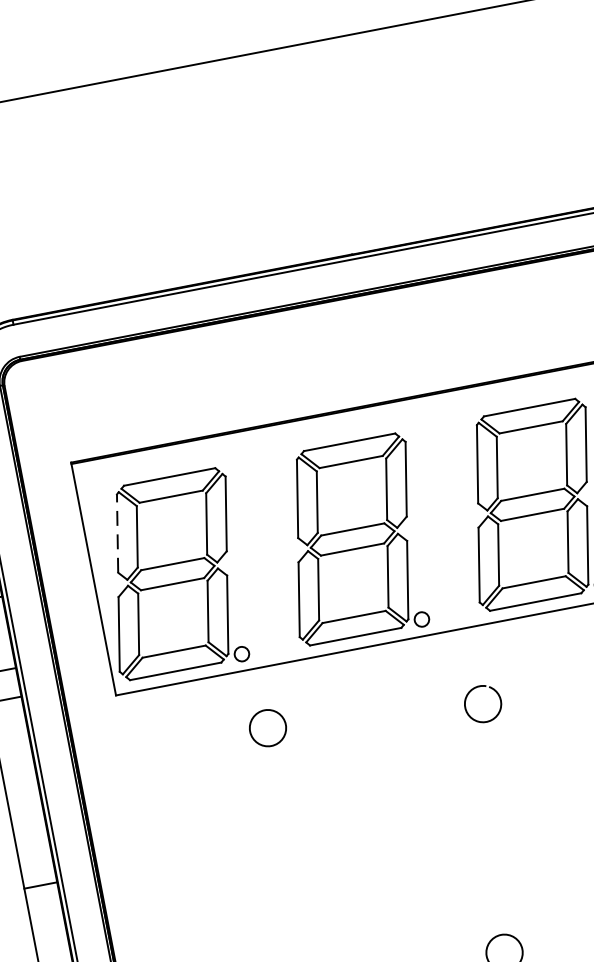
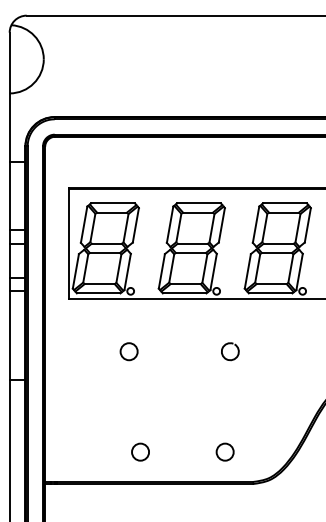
line: (118, 532) -> (84, 224), dashed -> solid
arc: (480, 688) -> (230, 344), moved
circle: (266, 727) -> (128, 351), moved

